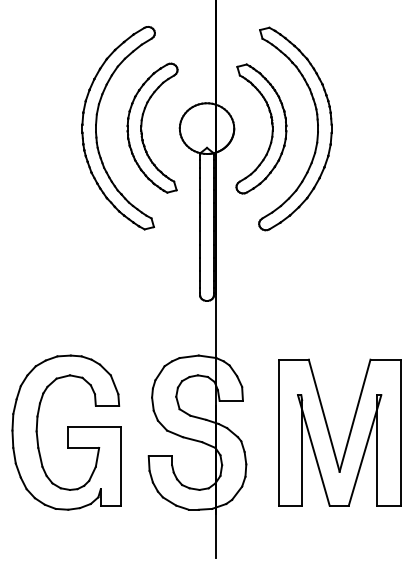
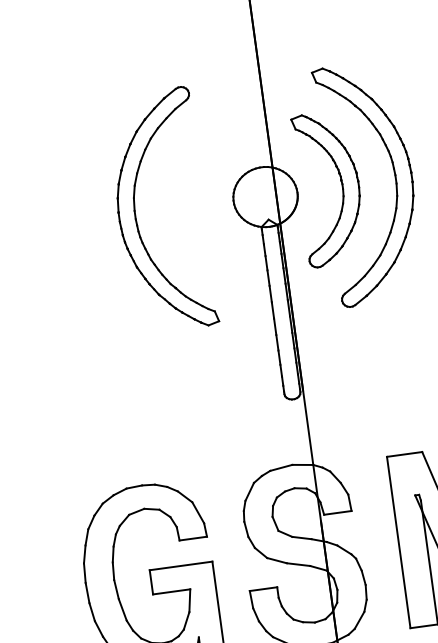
part: (142, 126) -> (189, 204), removed

